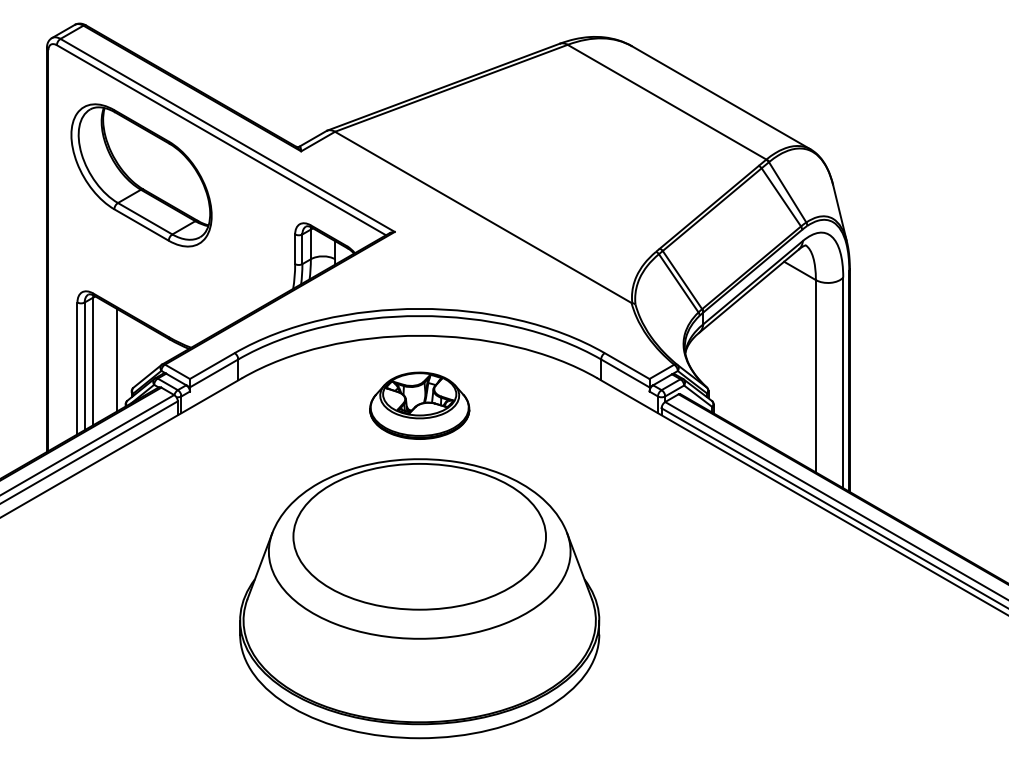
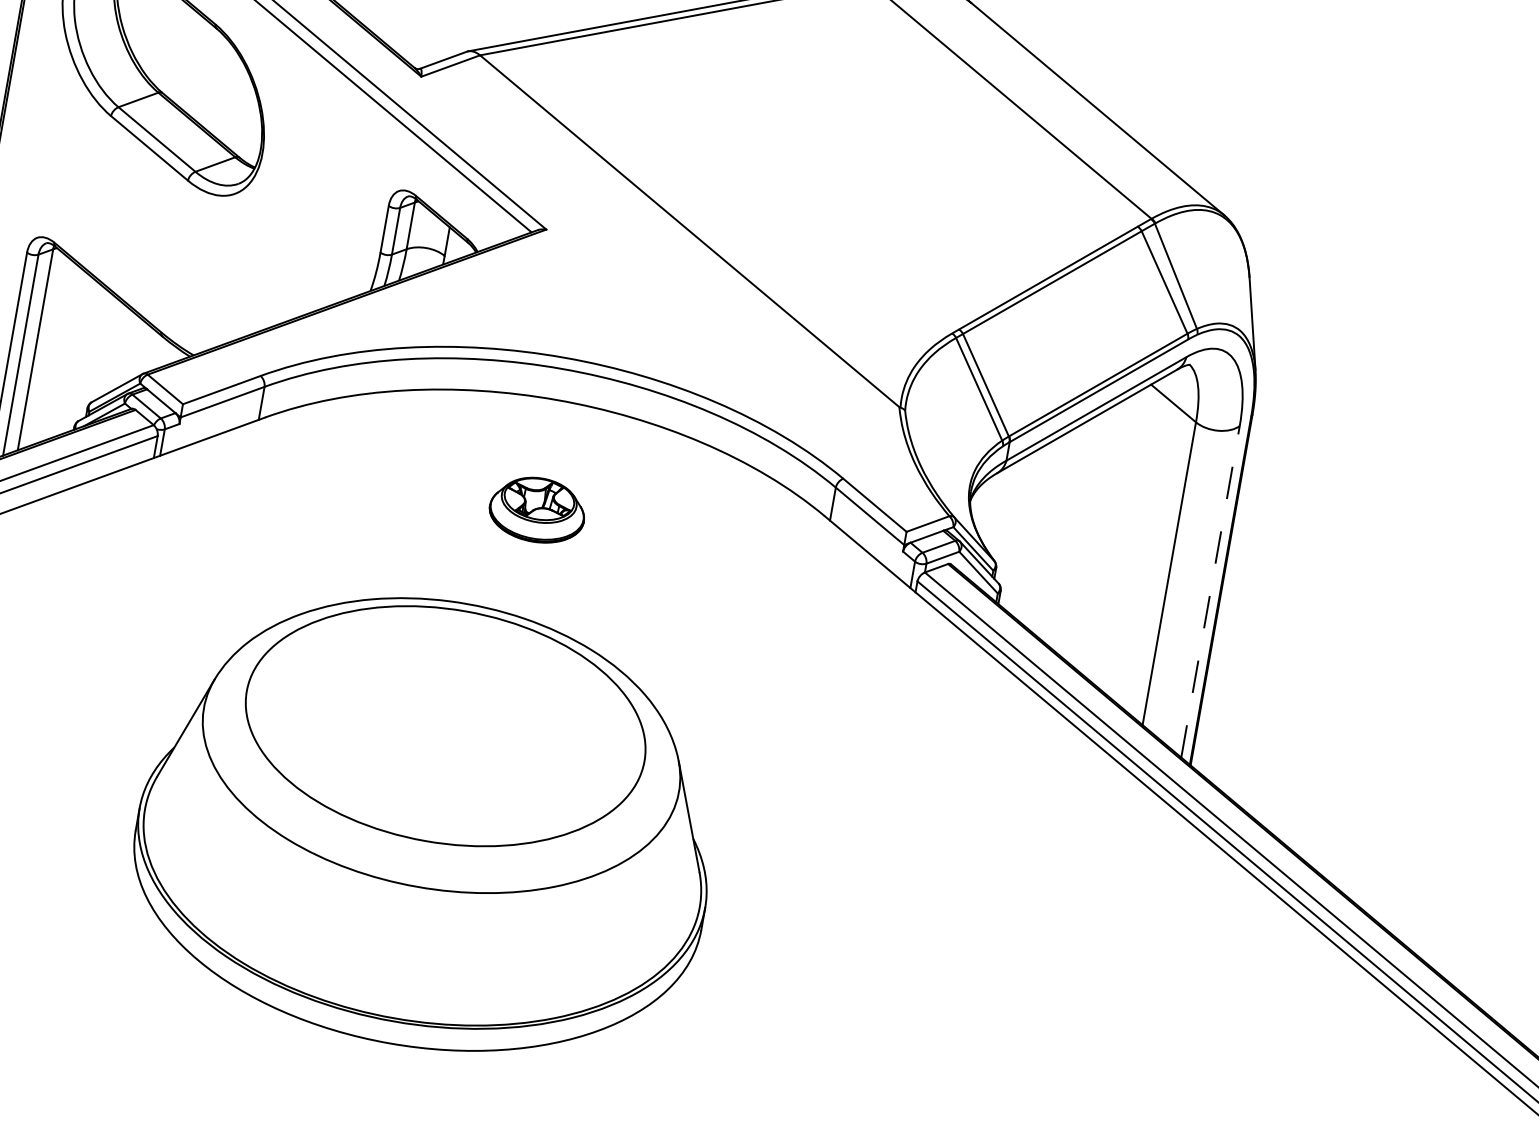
line: (117, 360) -> (74, 355), removed
line: (843, 382) -> (1211, 591), solid -> dashed
part: (419, 405) -> (537, 509), size x0.6
part: (419, 598) -> (428, 823), moved

